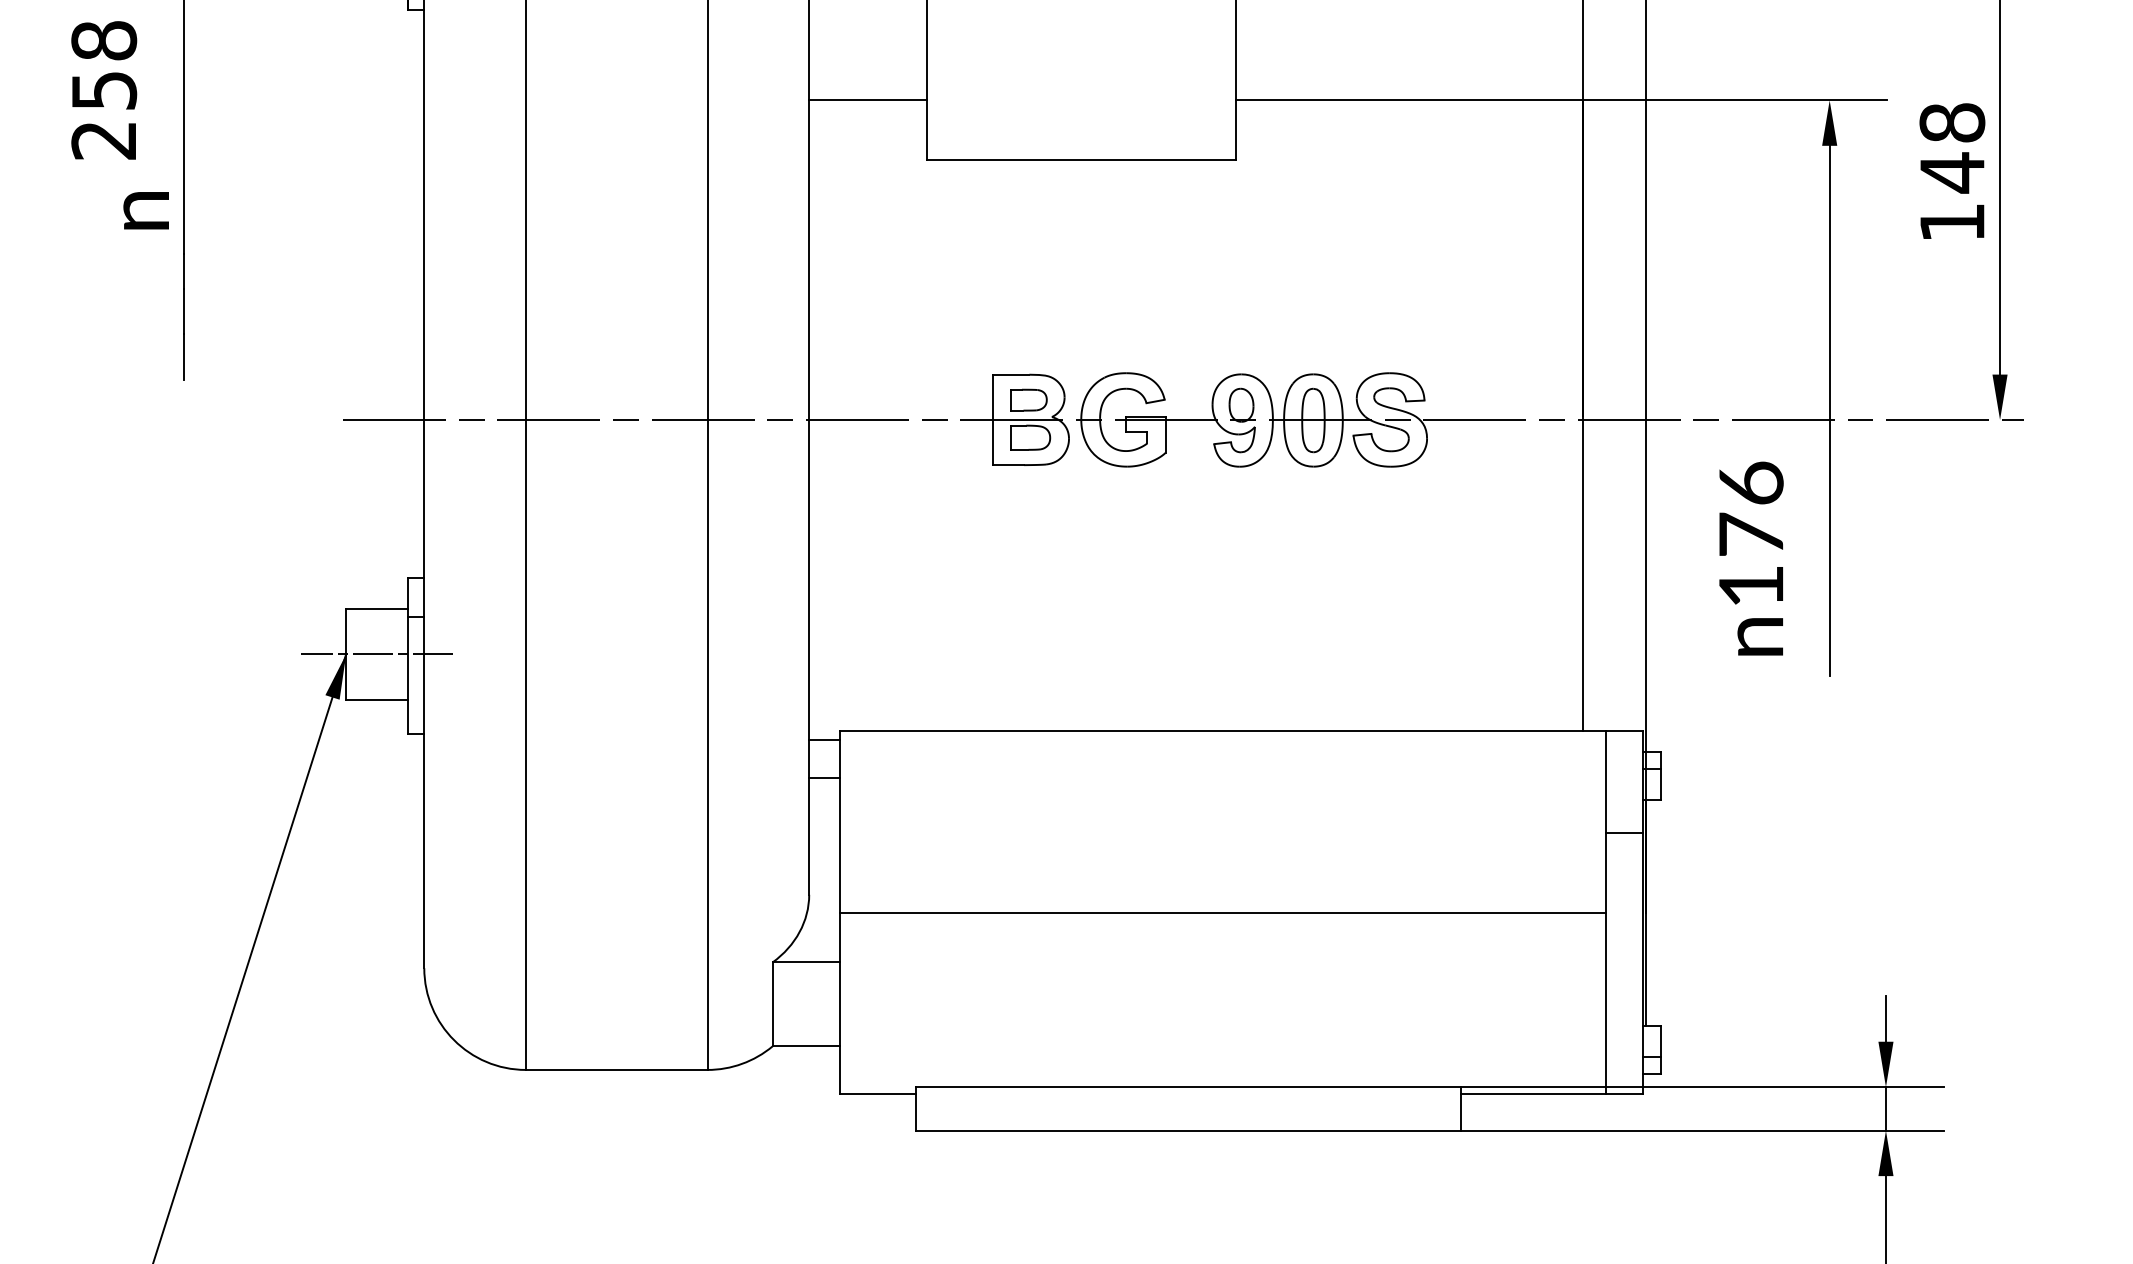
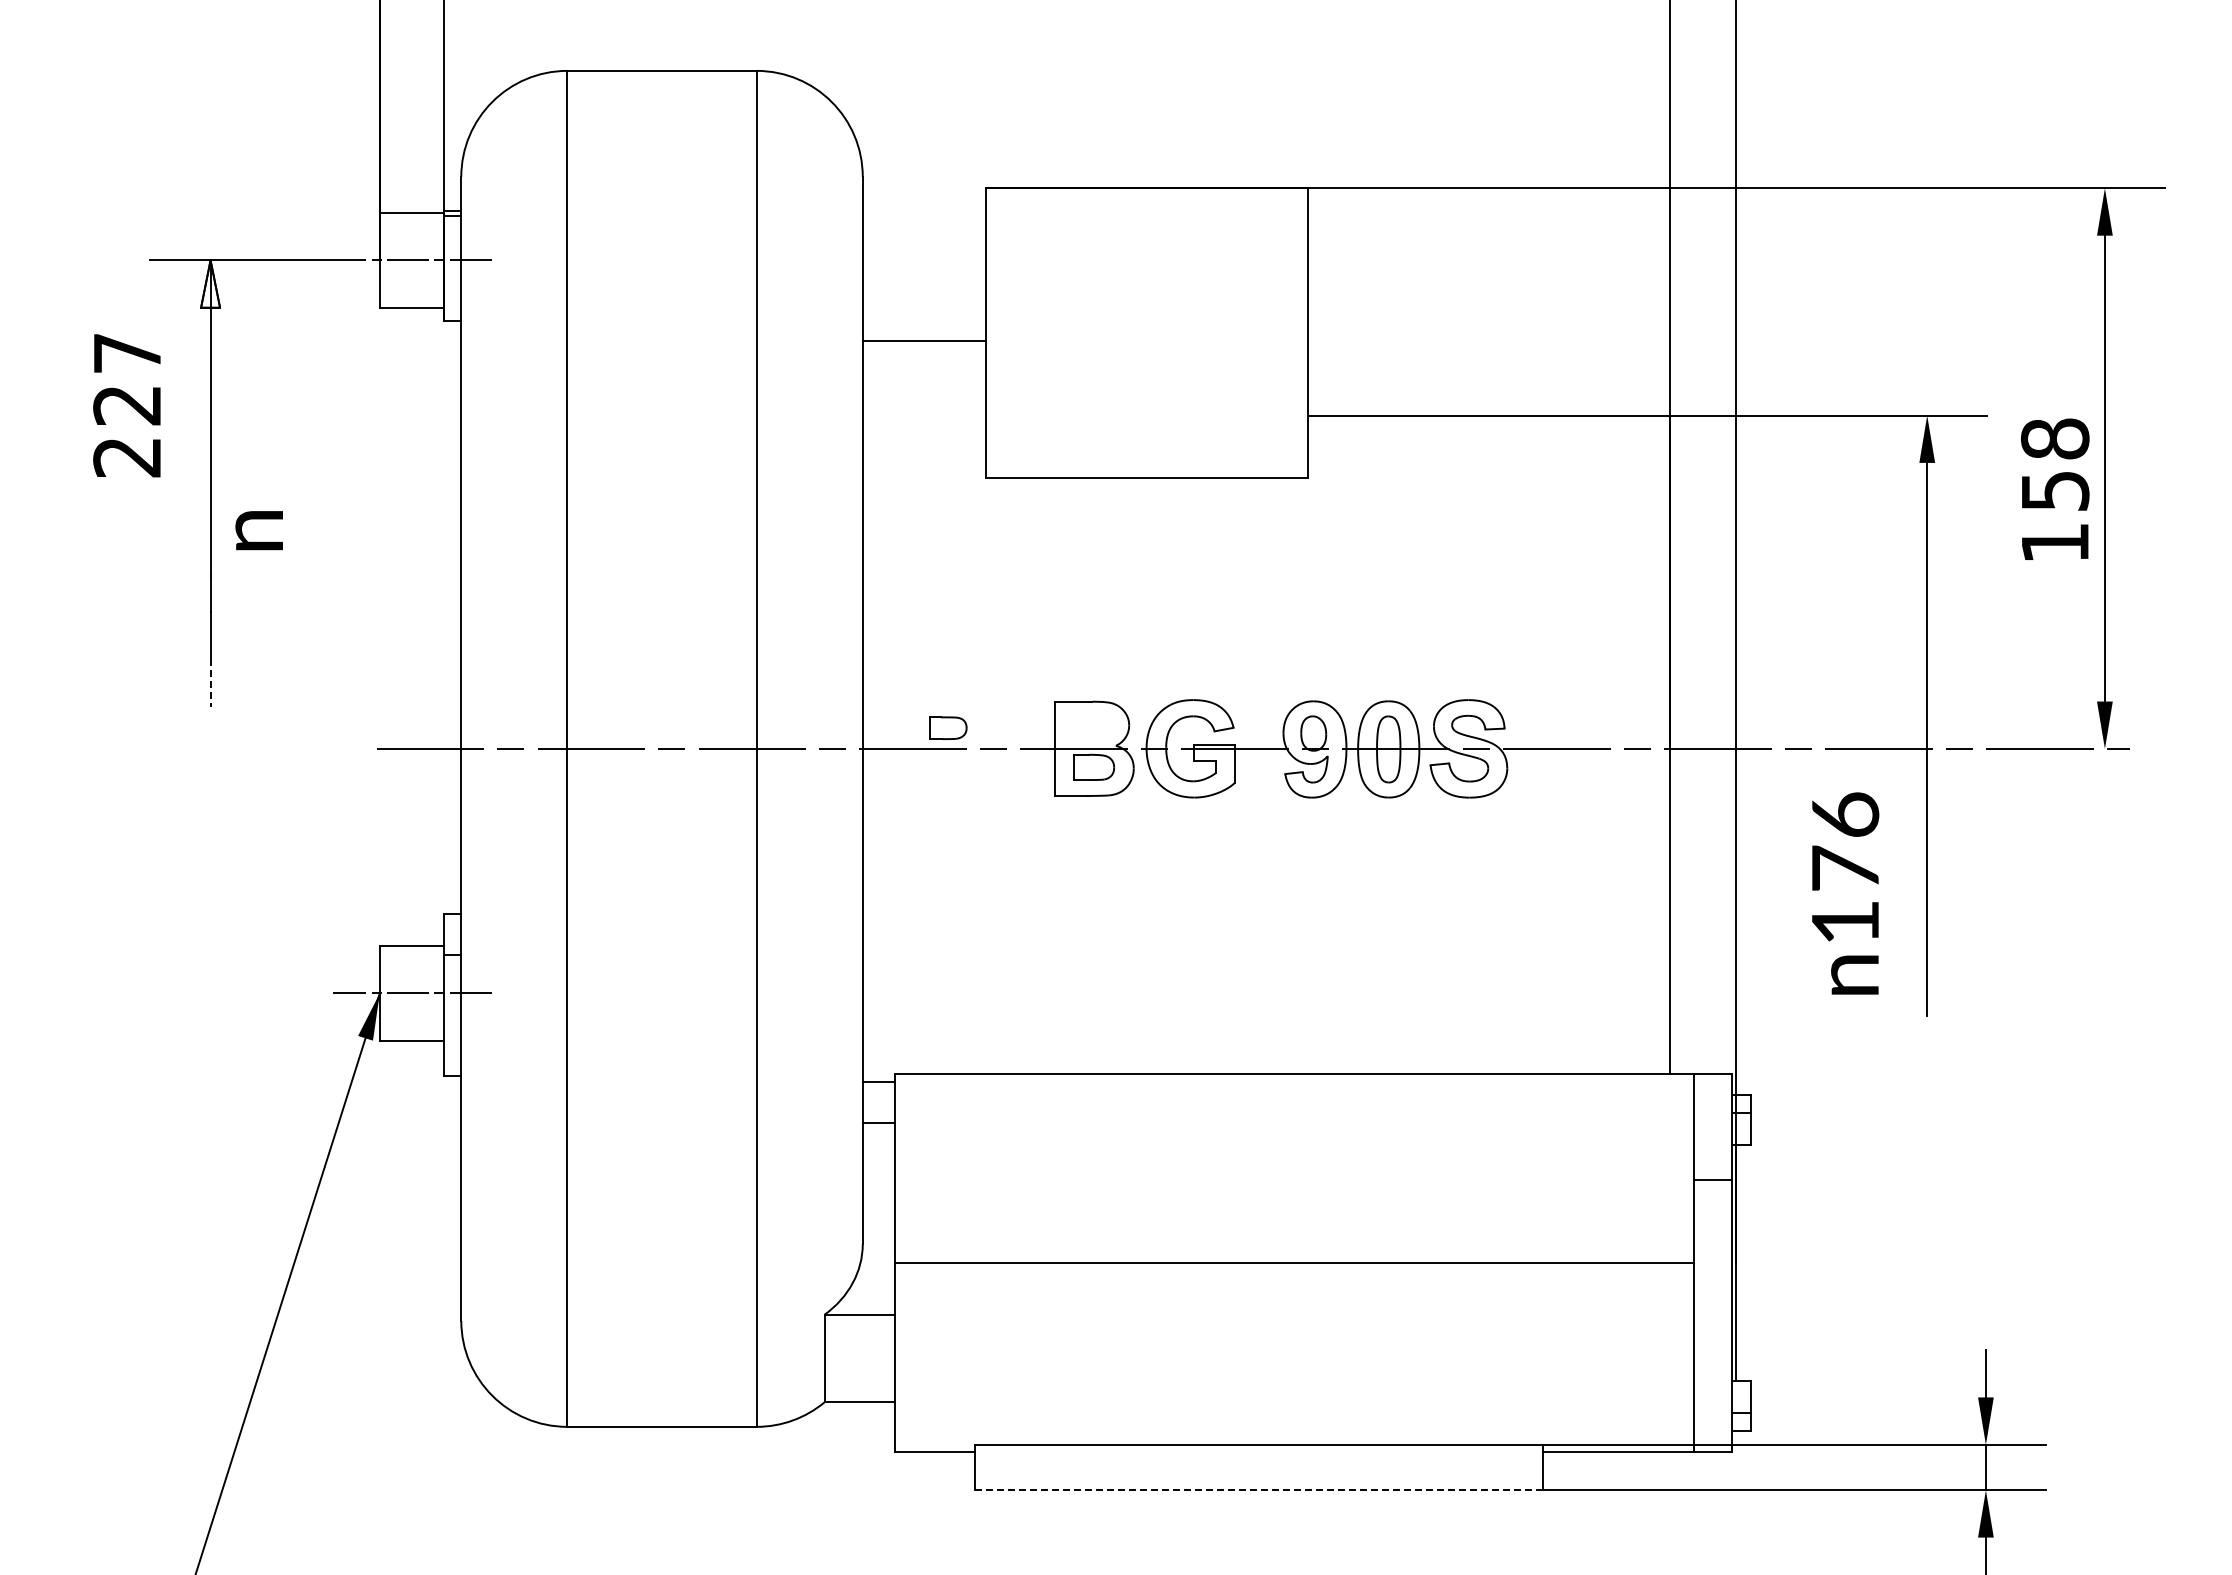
text: (104, 64) -> (127, 378), 258 -> 227
line: (867, 100) -> (923, 340), moved
text: (1952, 172) -> (2055, 490), 148 -> 158
text: (145, 210) -> (258, 530), moved
line: (183, 357) -> (210, 683), solid -> dashed
part: (1029, 399) -> (948, 727), moved
line: (1188, 1130) -> (1258, 1490), solid -> dashed

